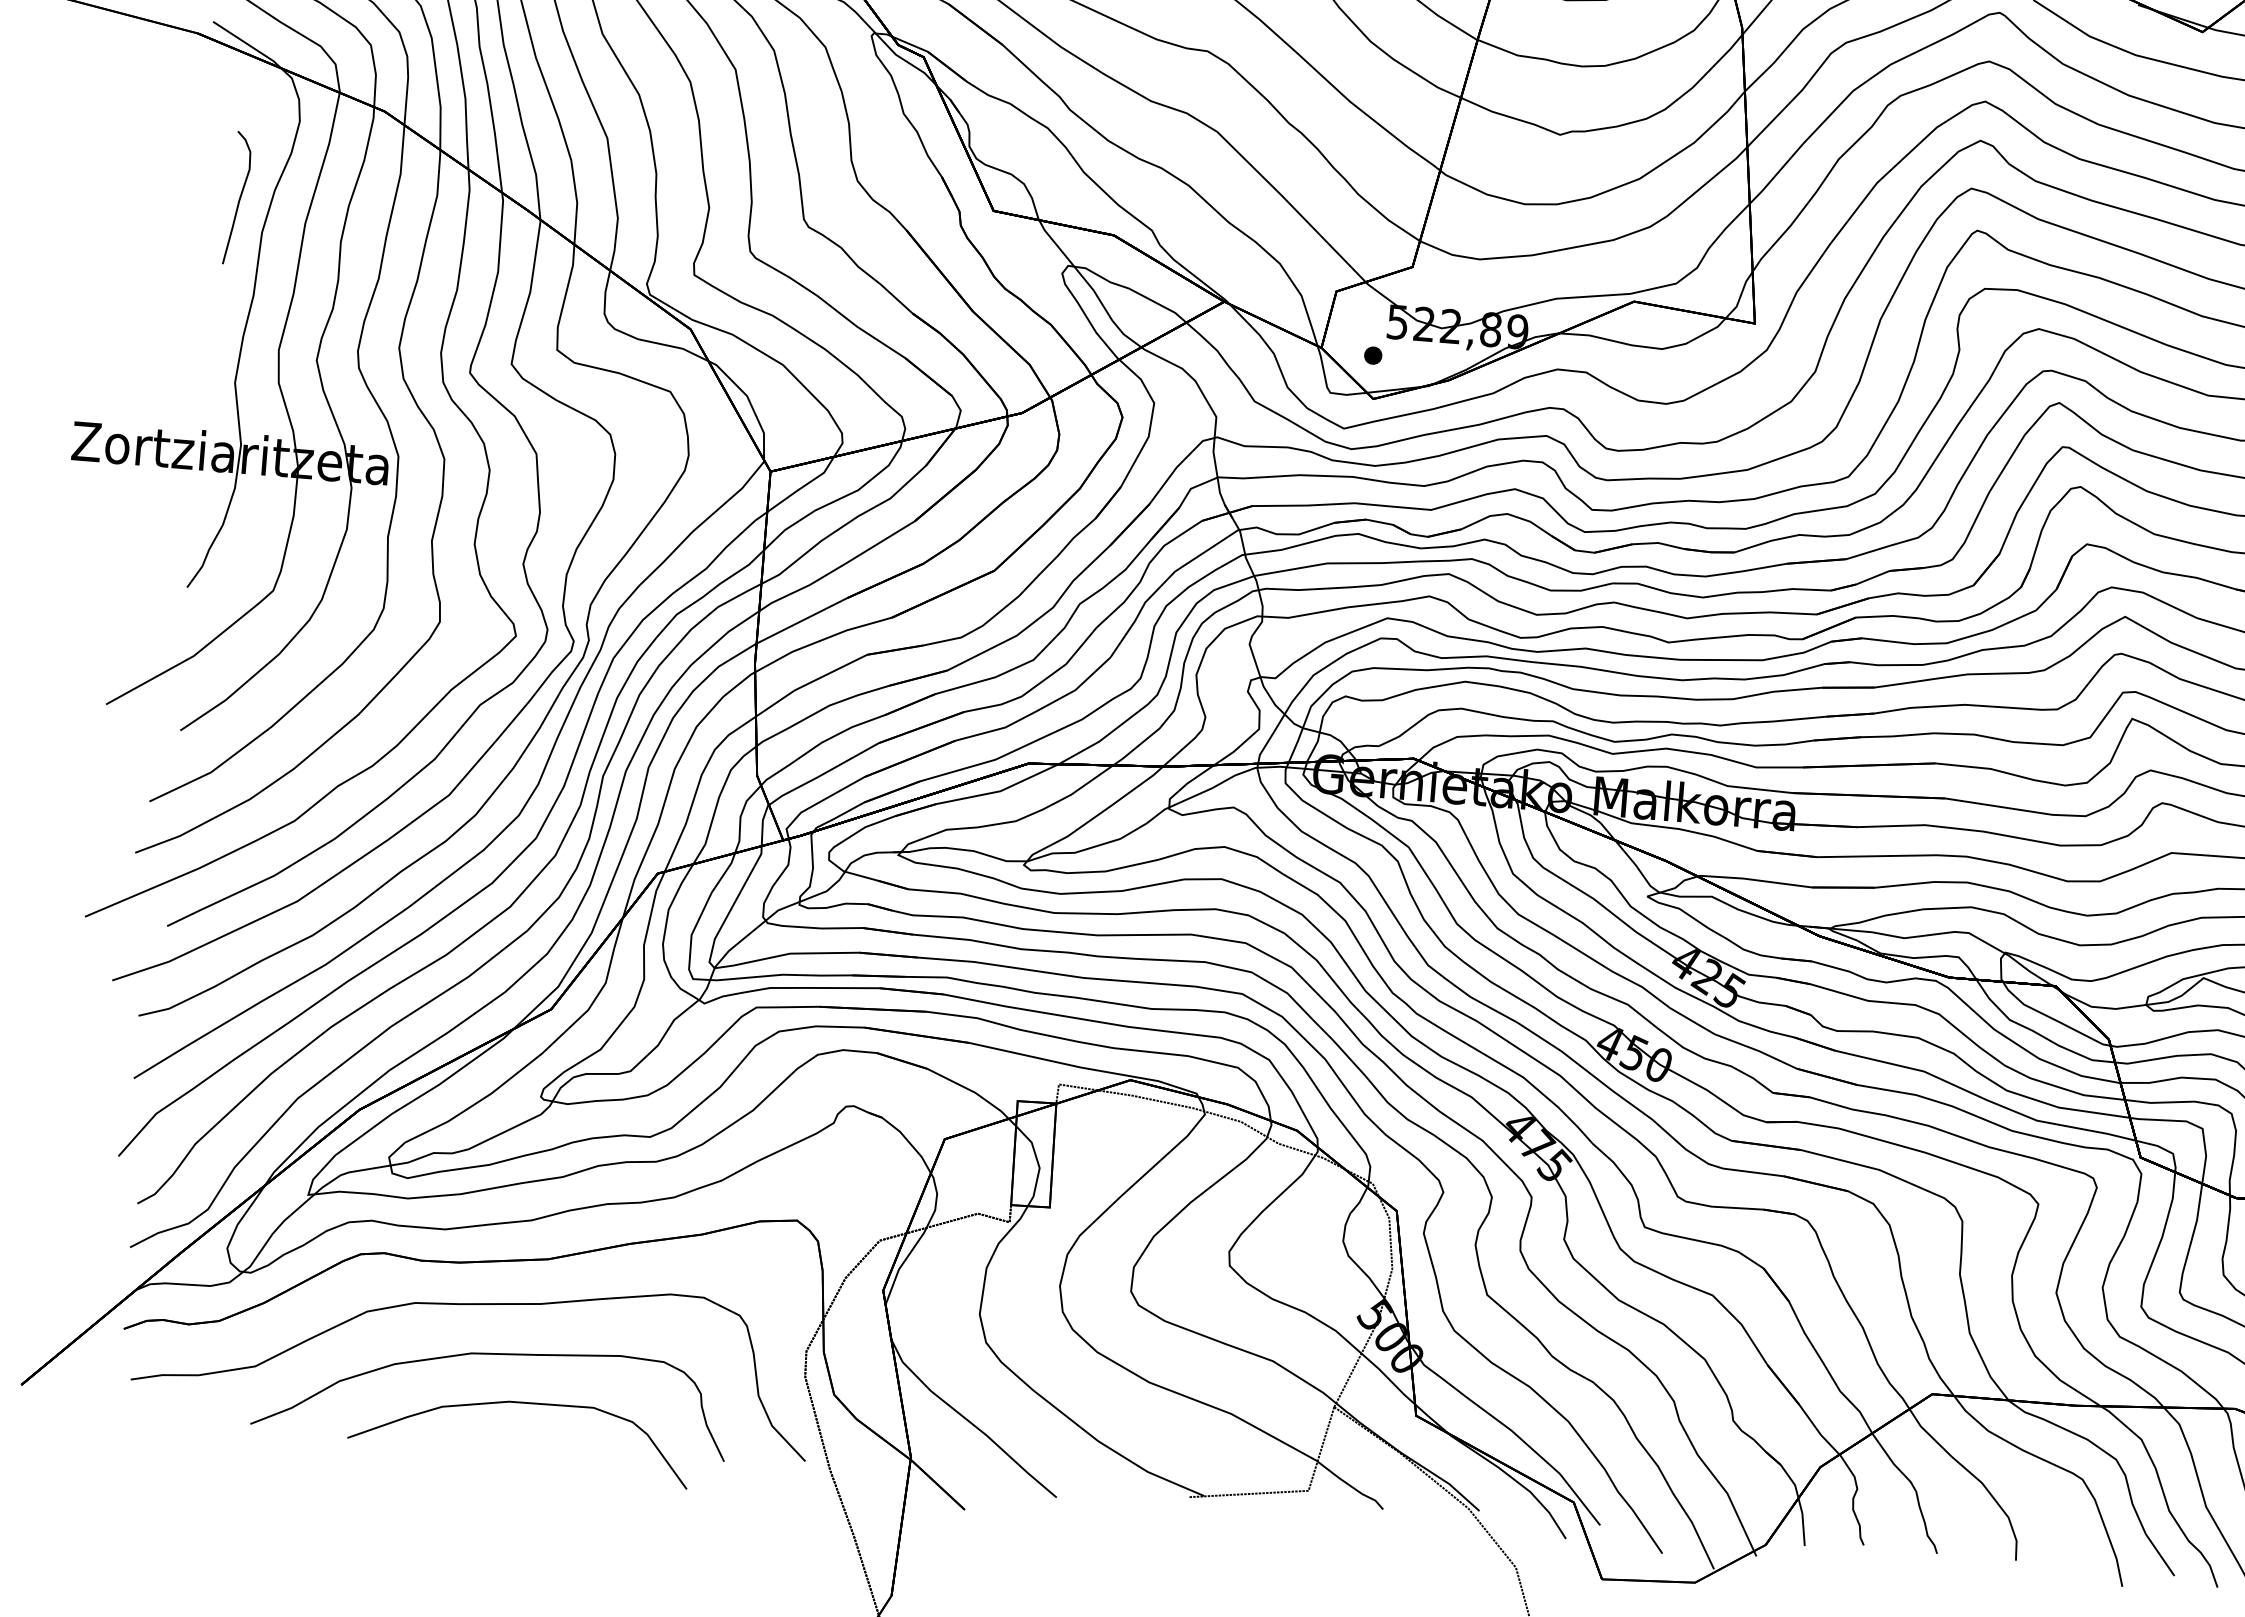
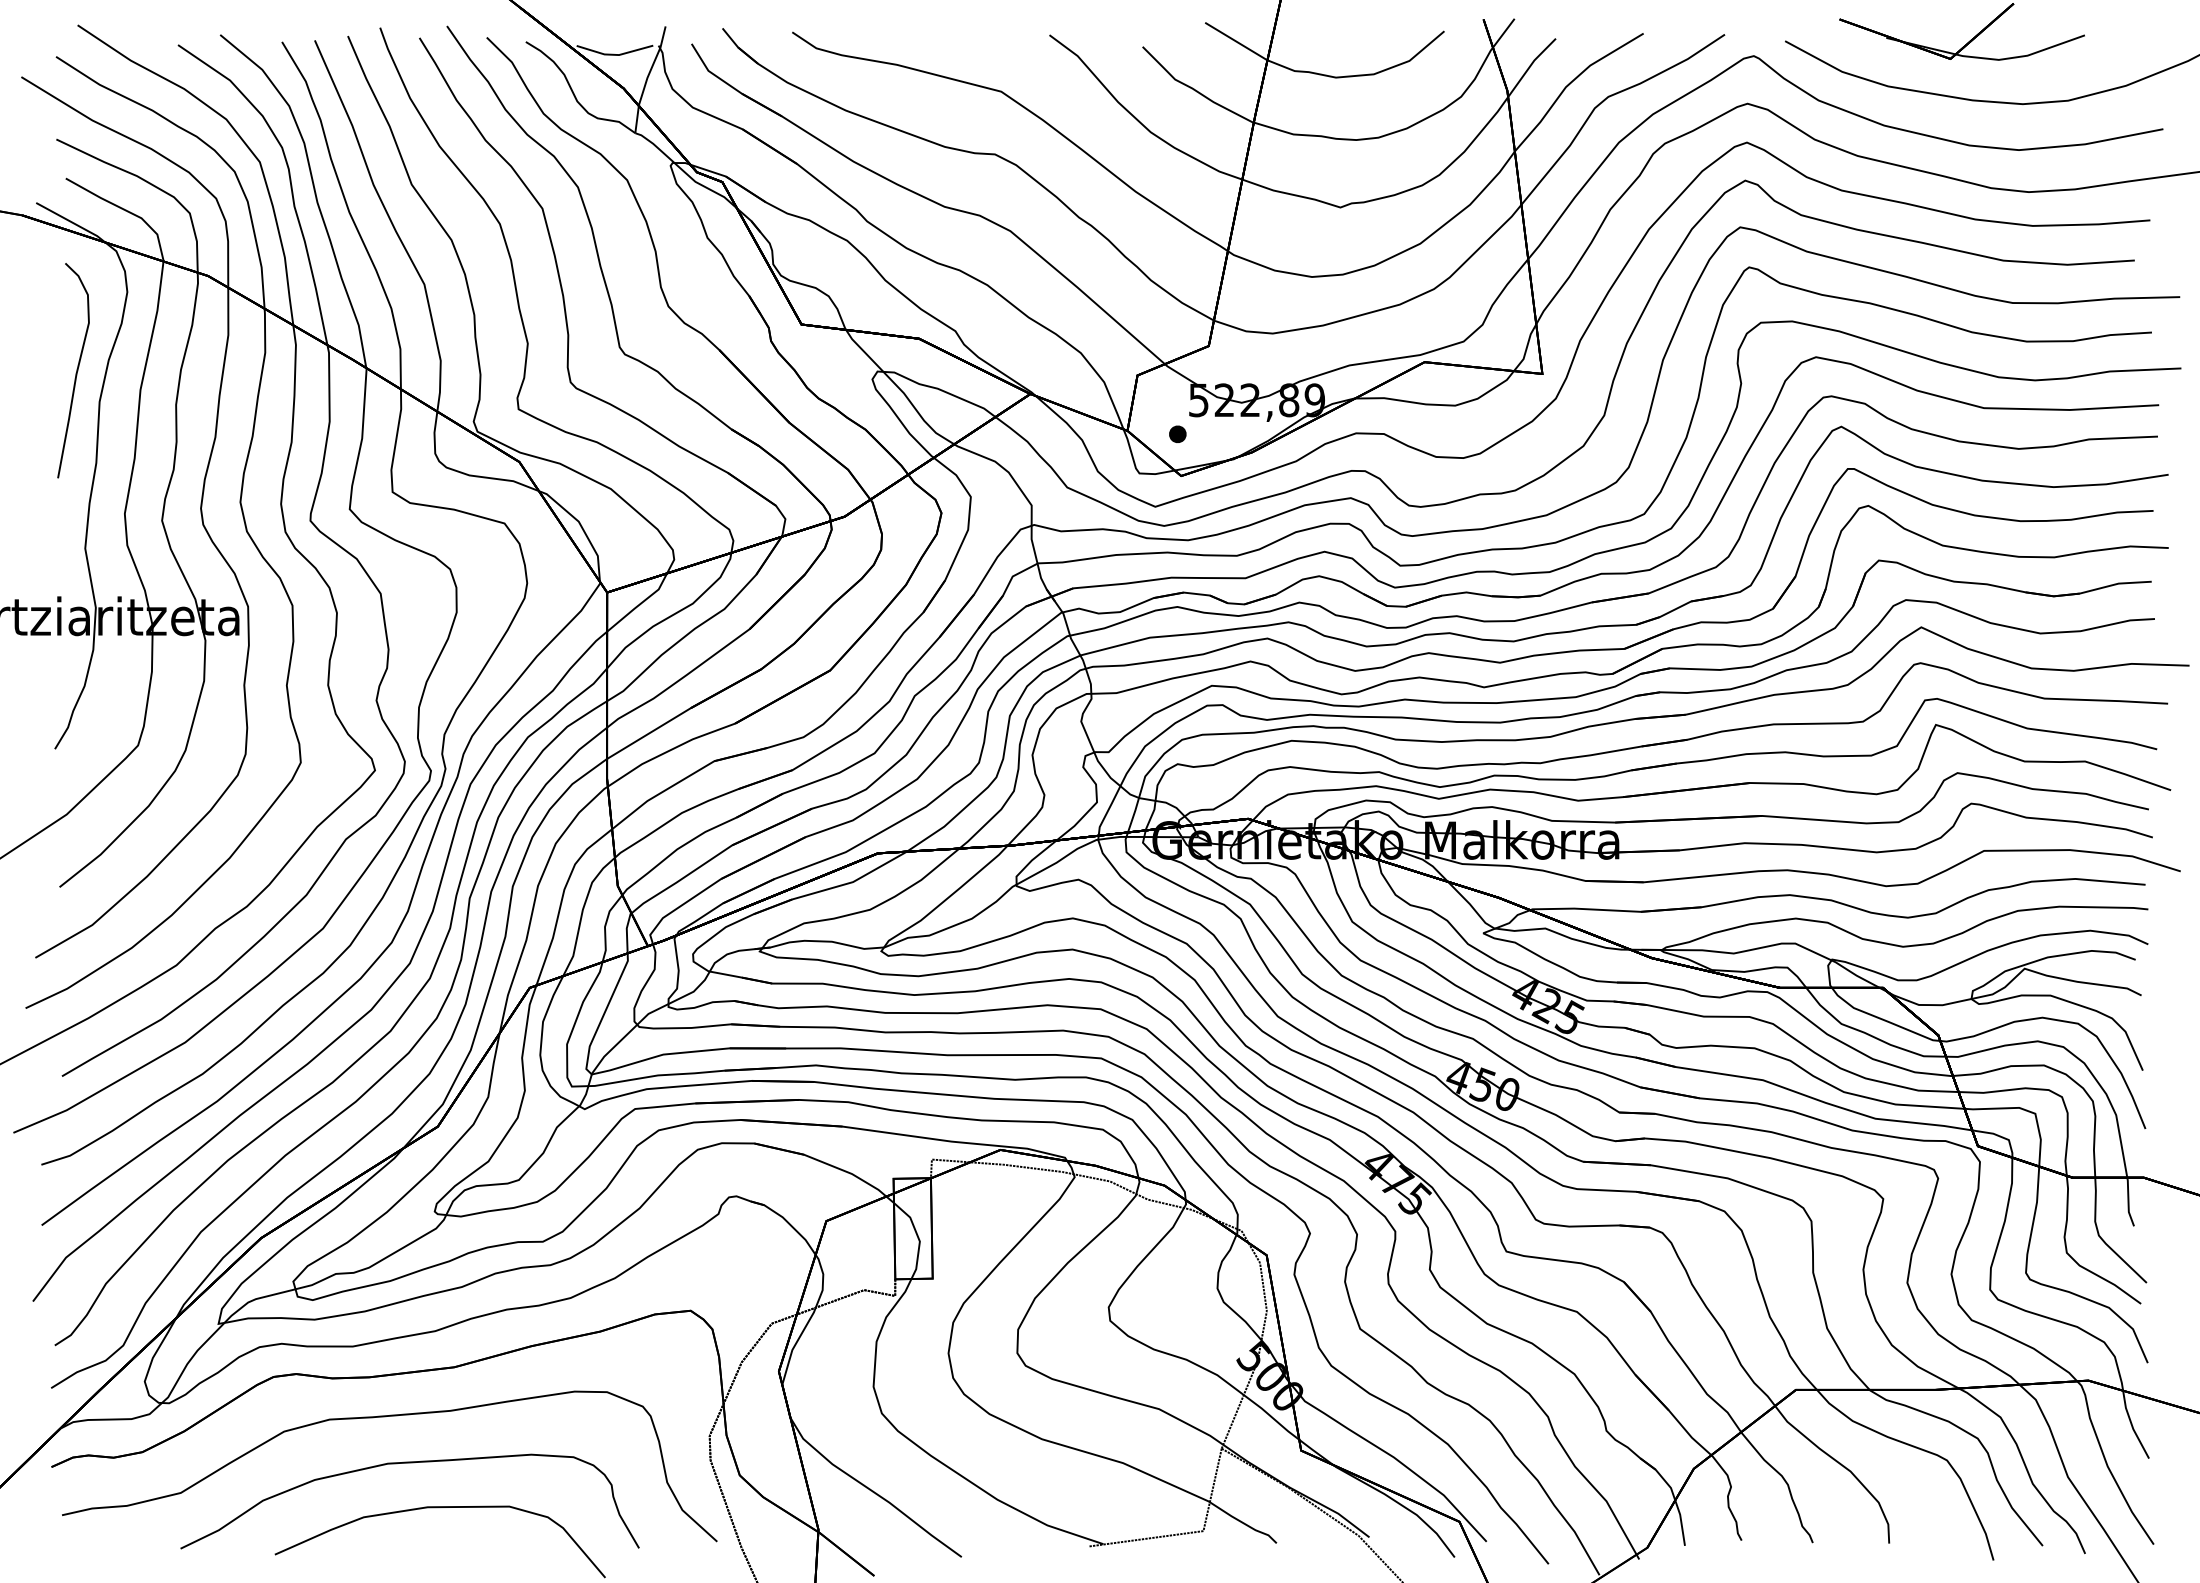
part: (237, 197) -> (73, 370), size x1.67

